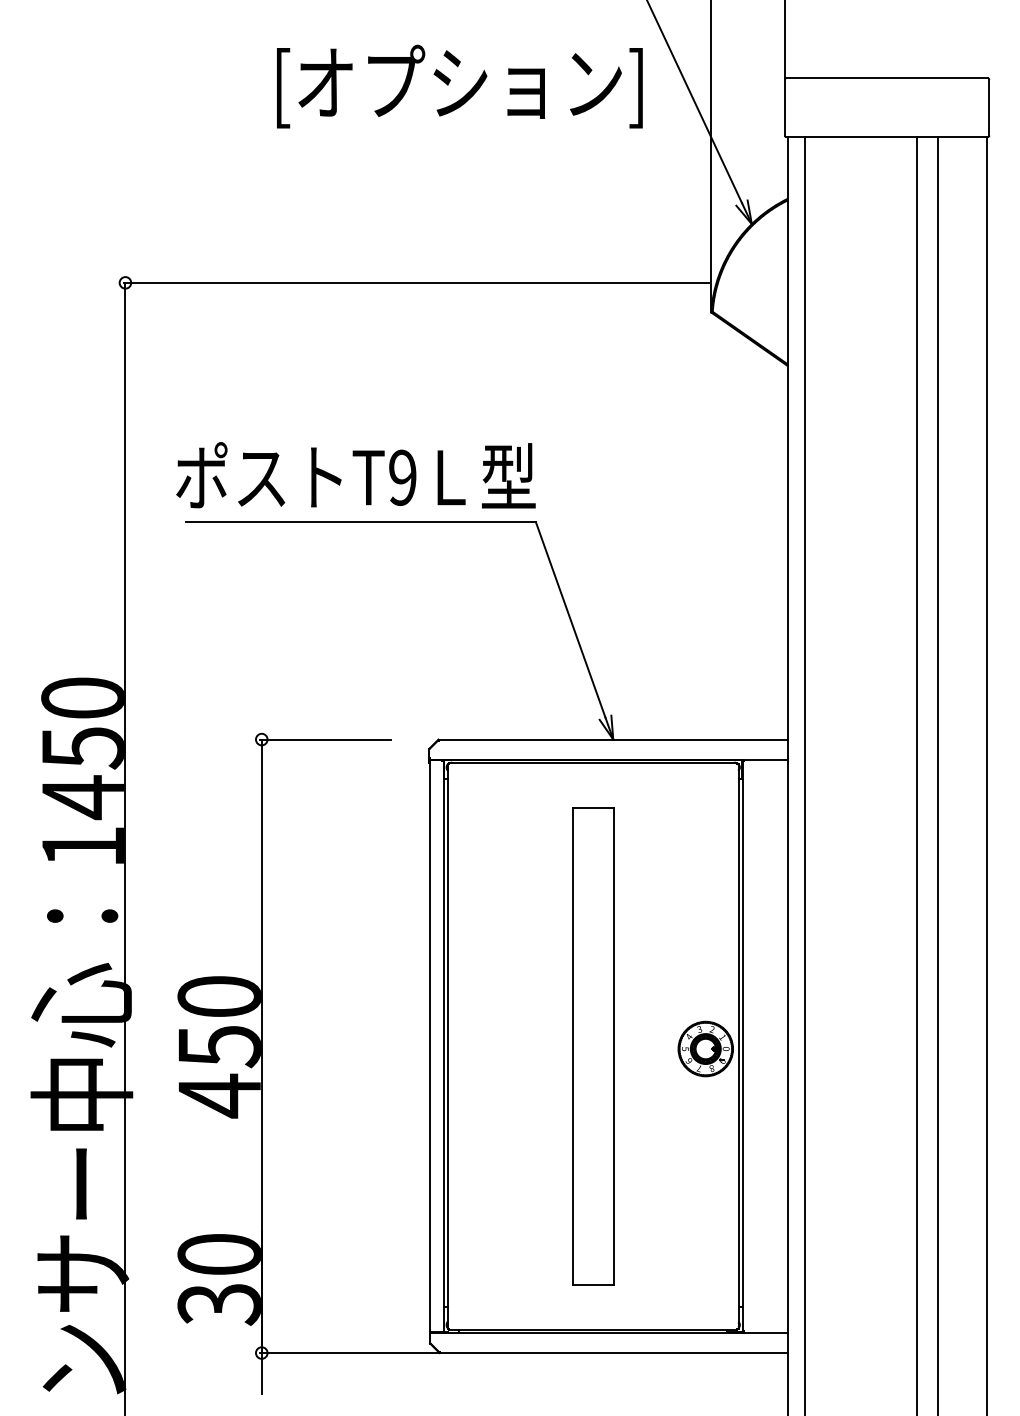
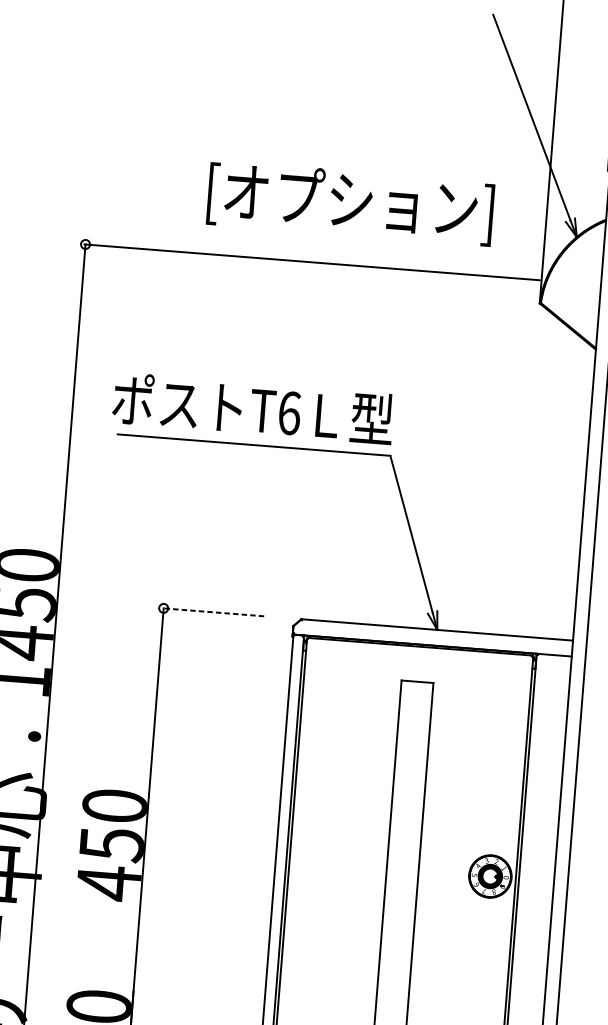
text: (459, 86) -> (350, 203), moved
text: (402, 477) -> (289, 412), T9 -> T6
line: (325, 739) -> (213, 612), solid -> dashed

